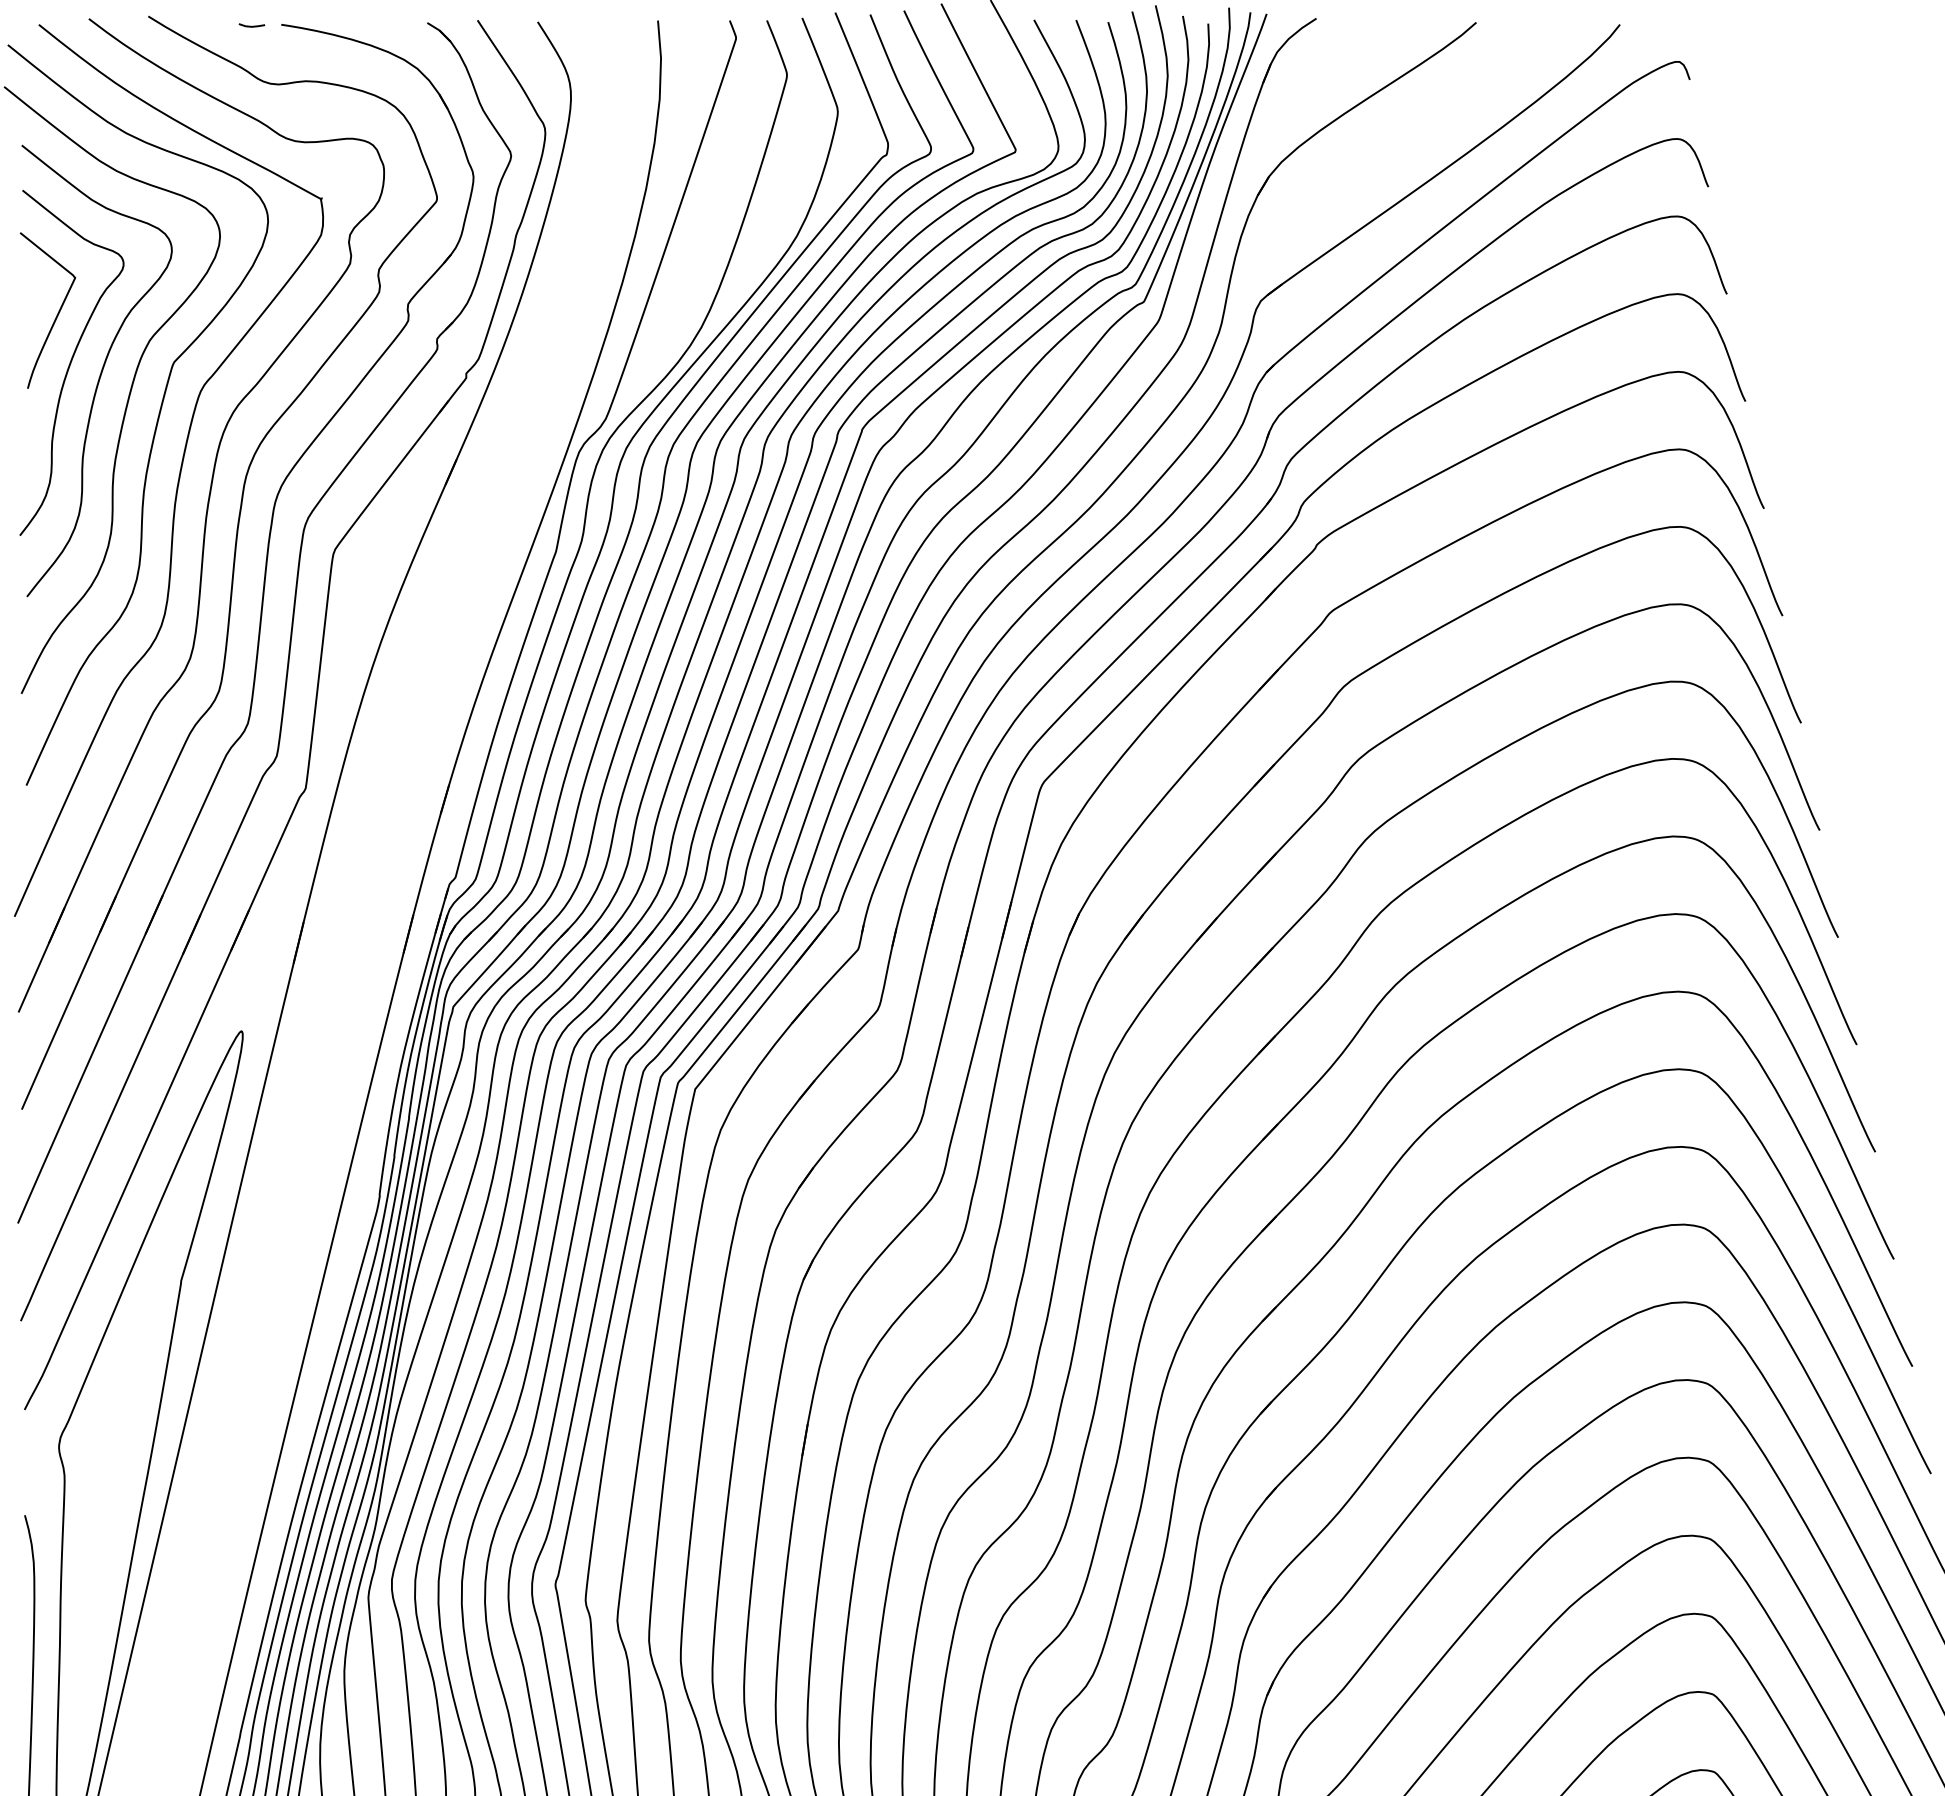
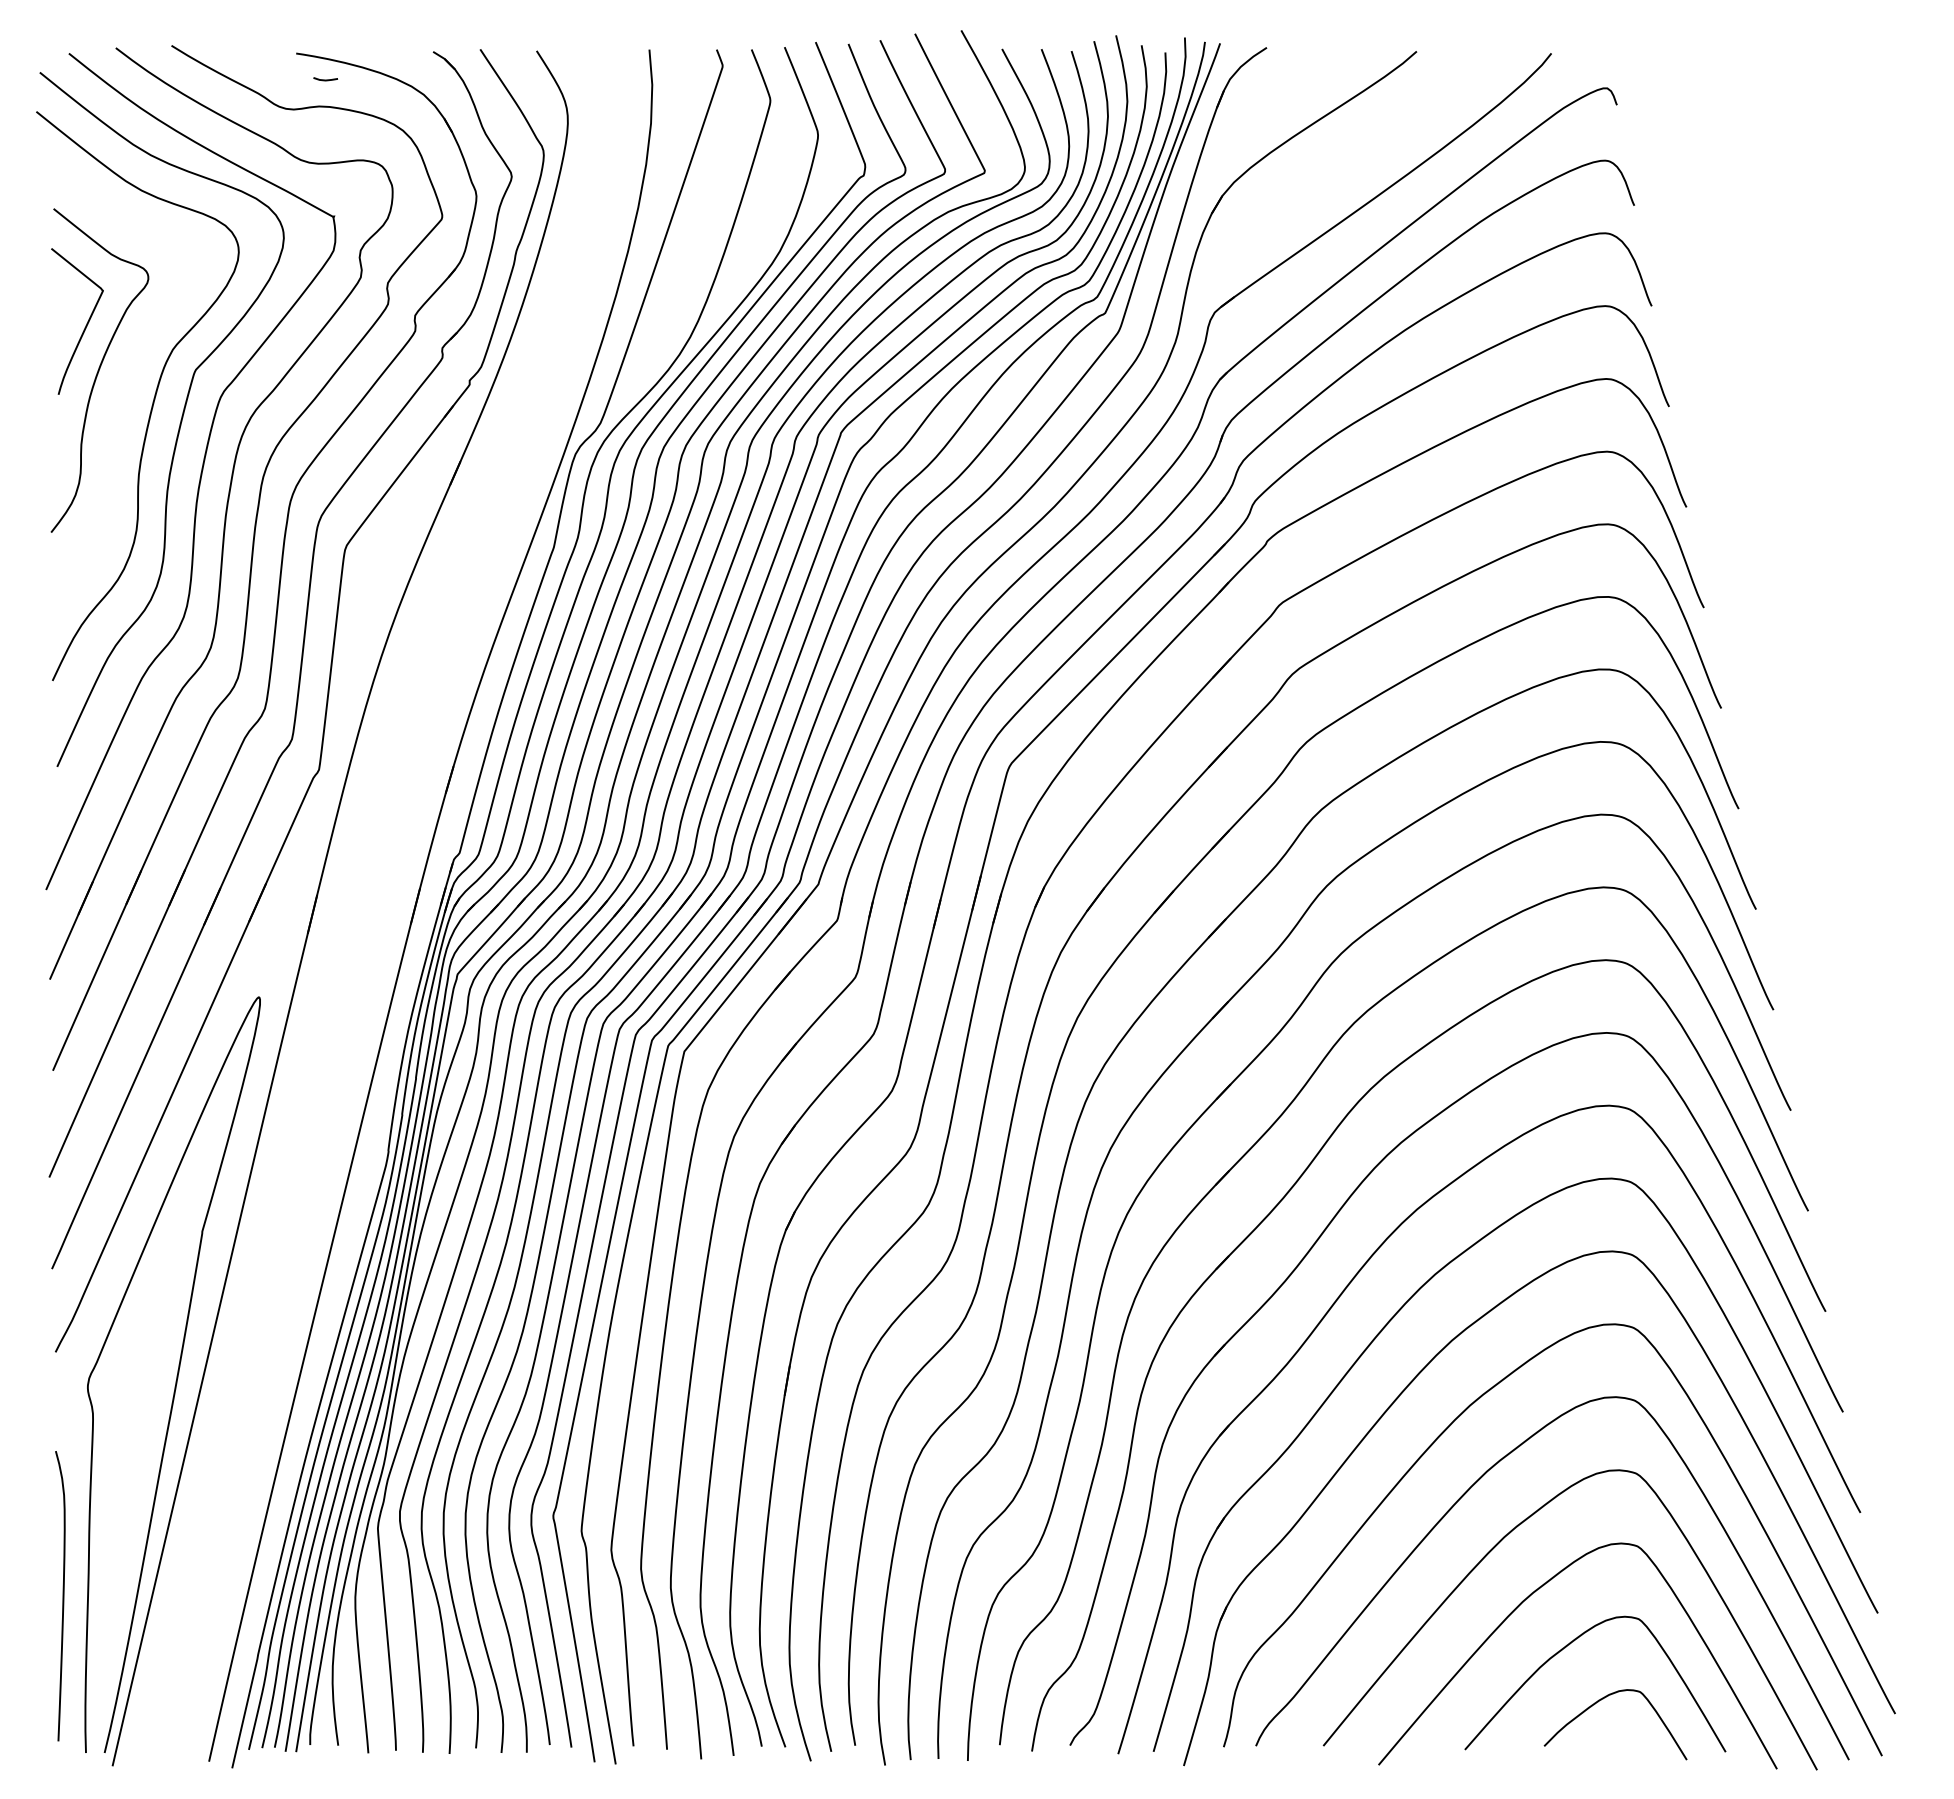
line: (251, 25) -> (325, 79), moved
curve: (100, 372) -> (126, 379), removed

